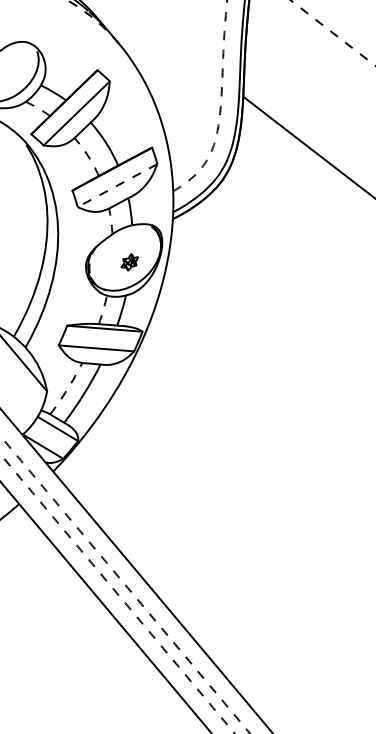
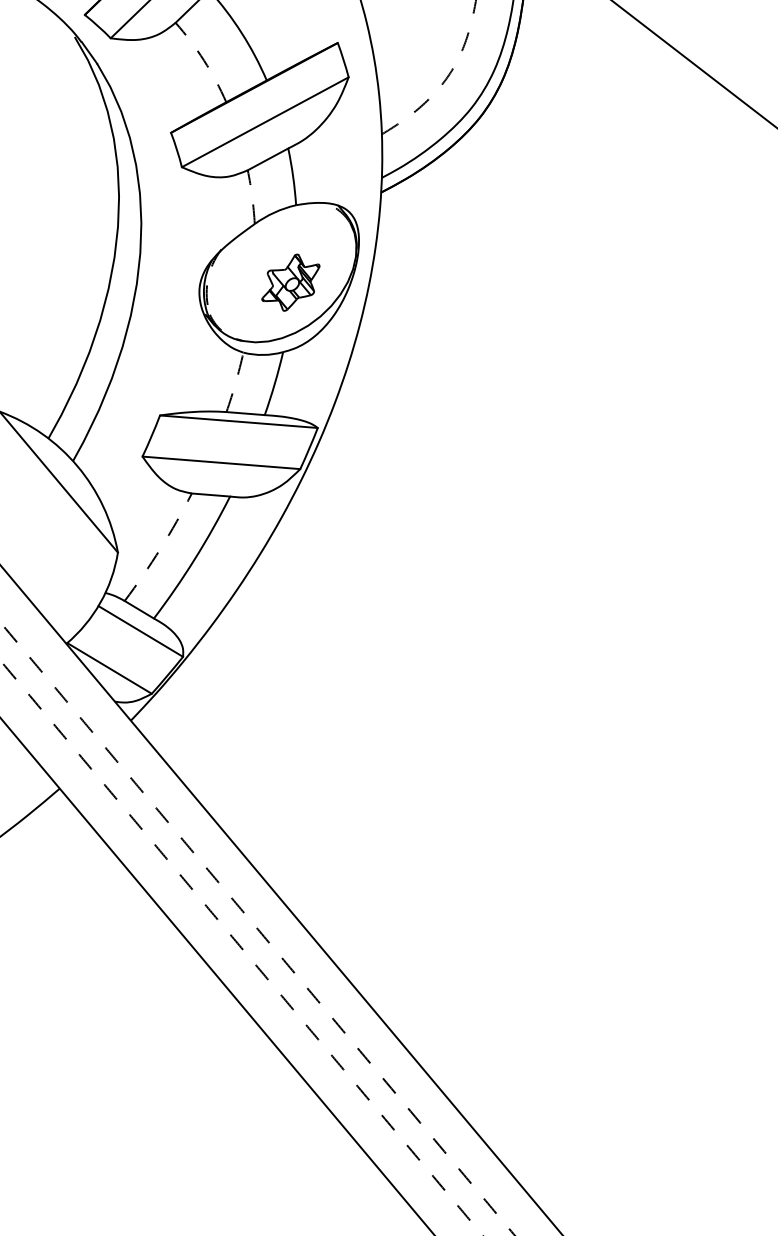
line: (117, 185) -> (265, 122), dashed -> solid
part: (129, 262) -> (290, 283), size x1.67

